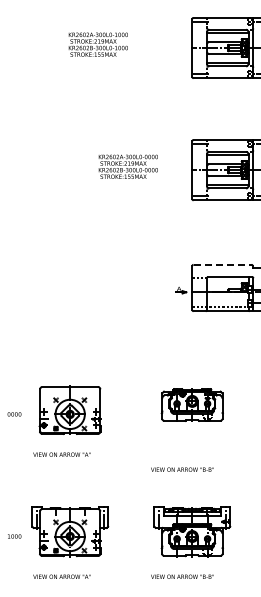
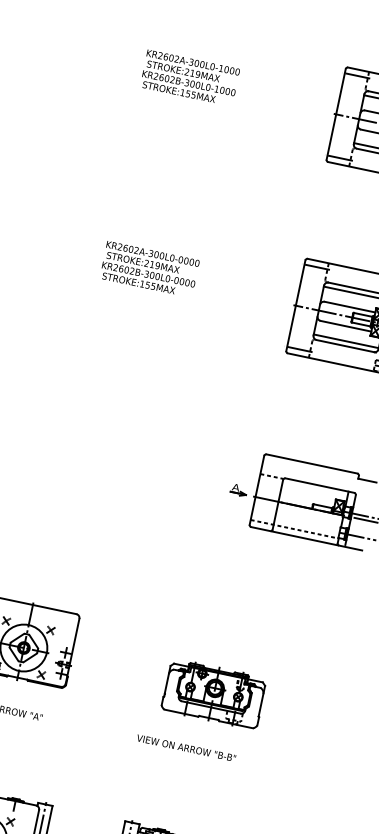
text: (127, 166) -> (148, 268), moved
line: (223, 264) -> (313, 463), dashed -> solid
part: (191, 404) -> (212, 692), moved
text: (182, 469) -> (186, 747), moved

